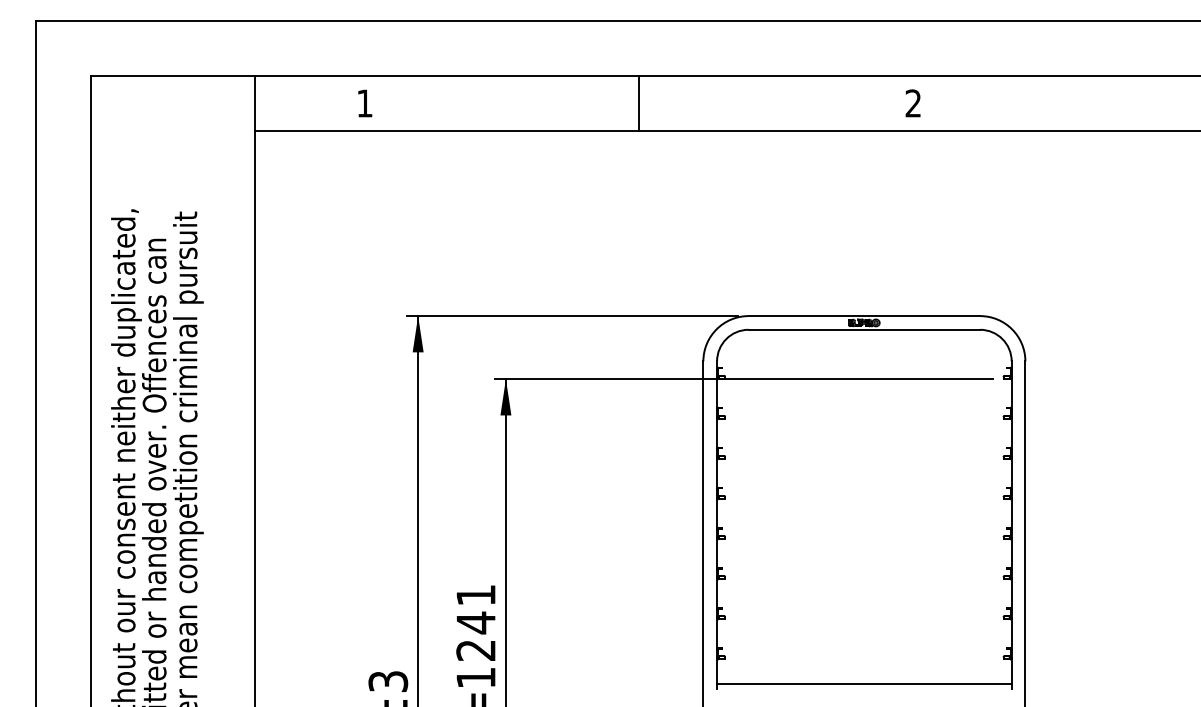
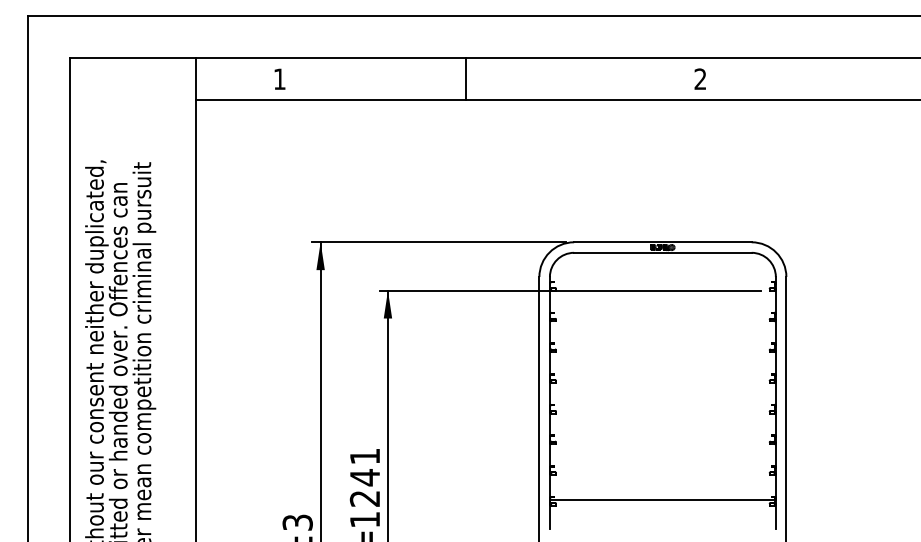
line: (639, 102) -> (465, 78), moved
line: (864, 683) -> (662, 499), moved

